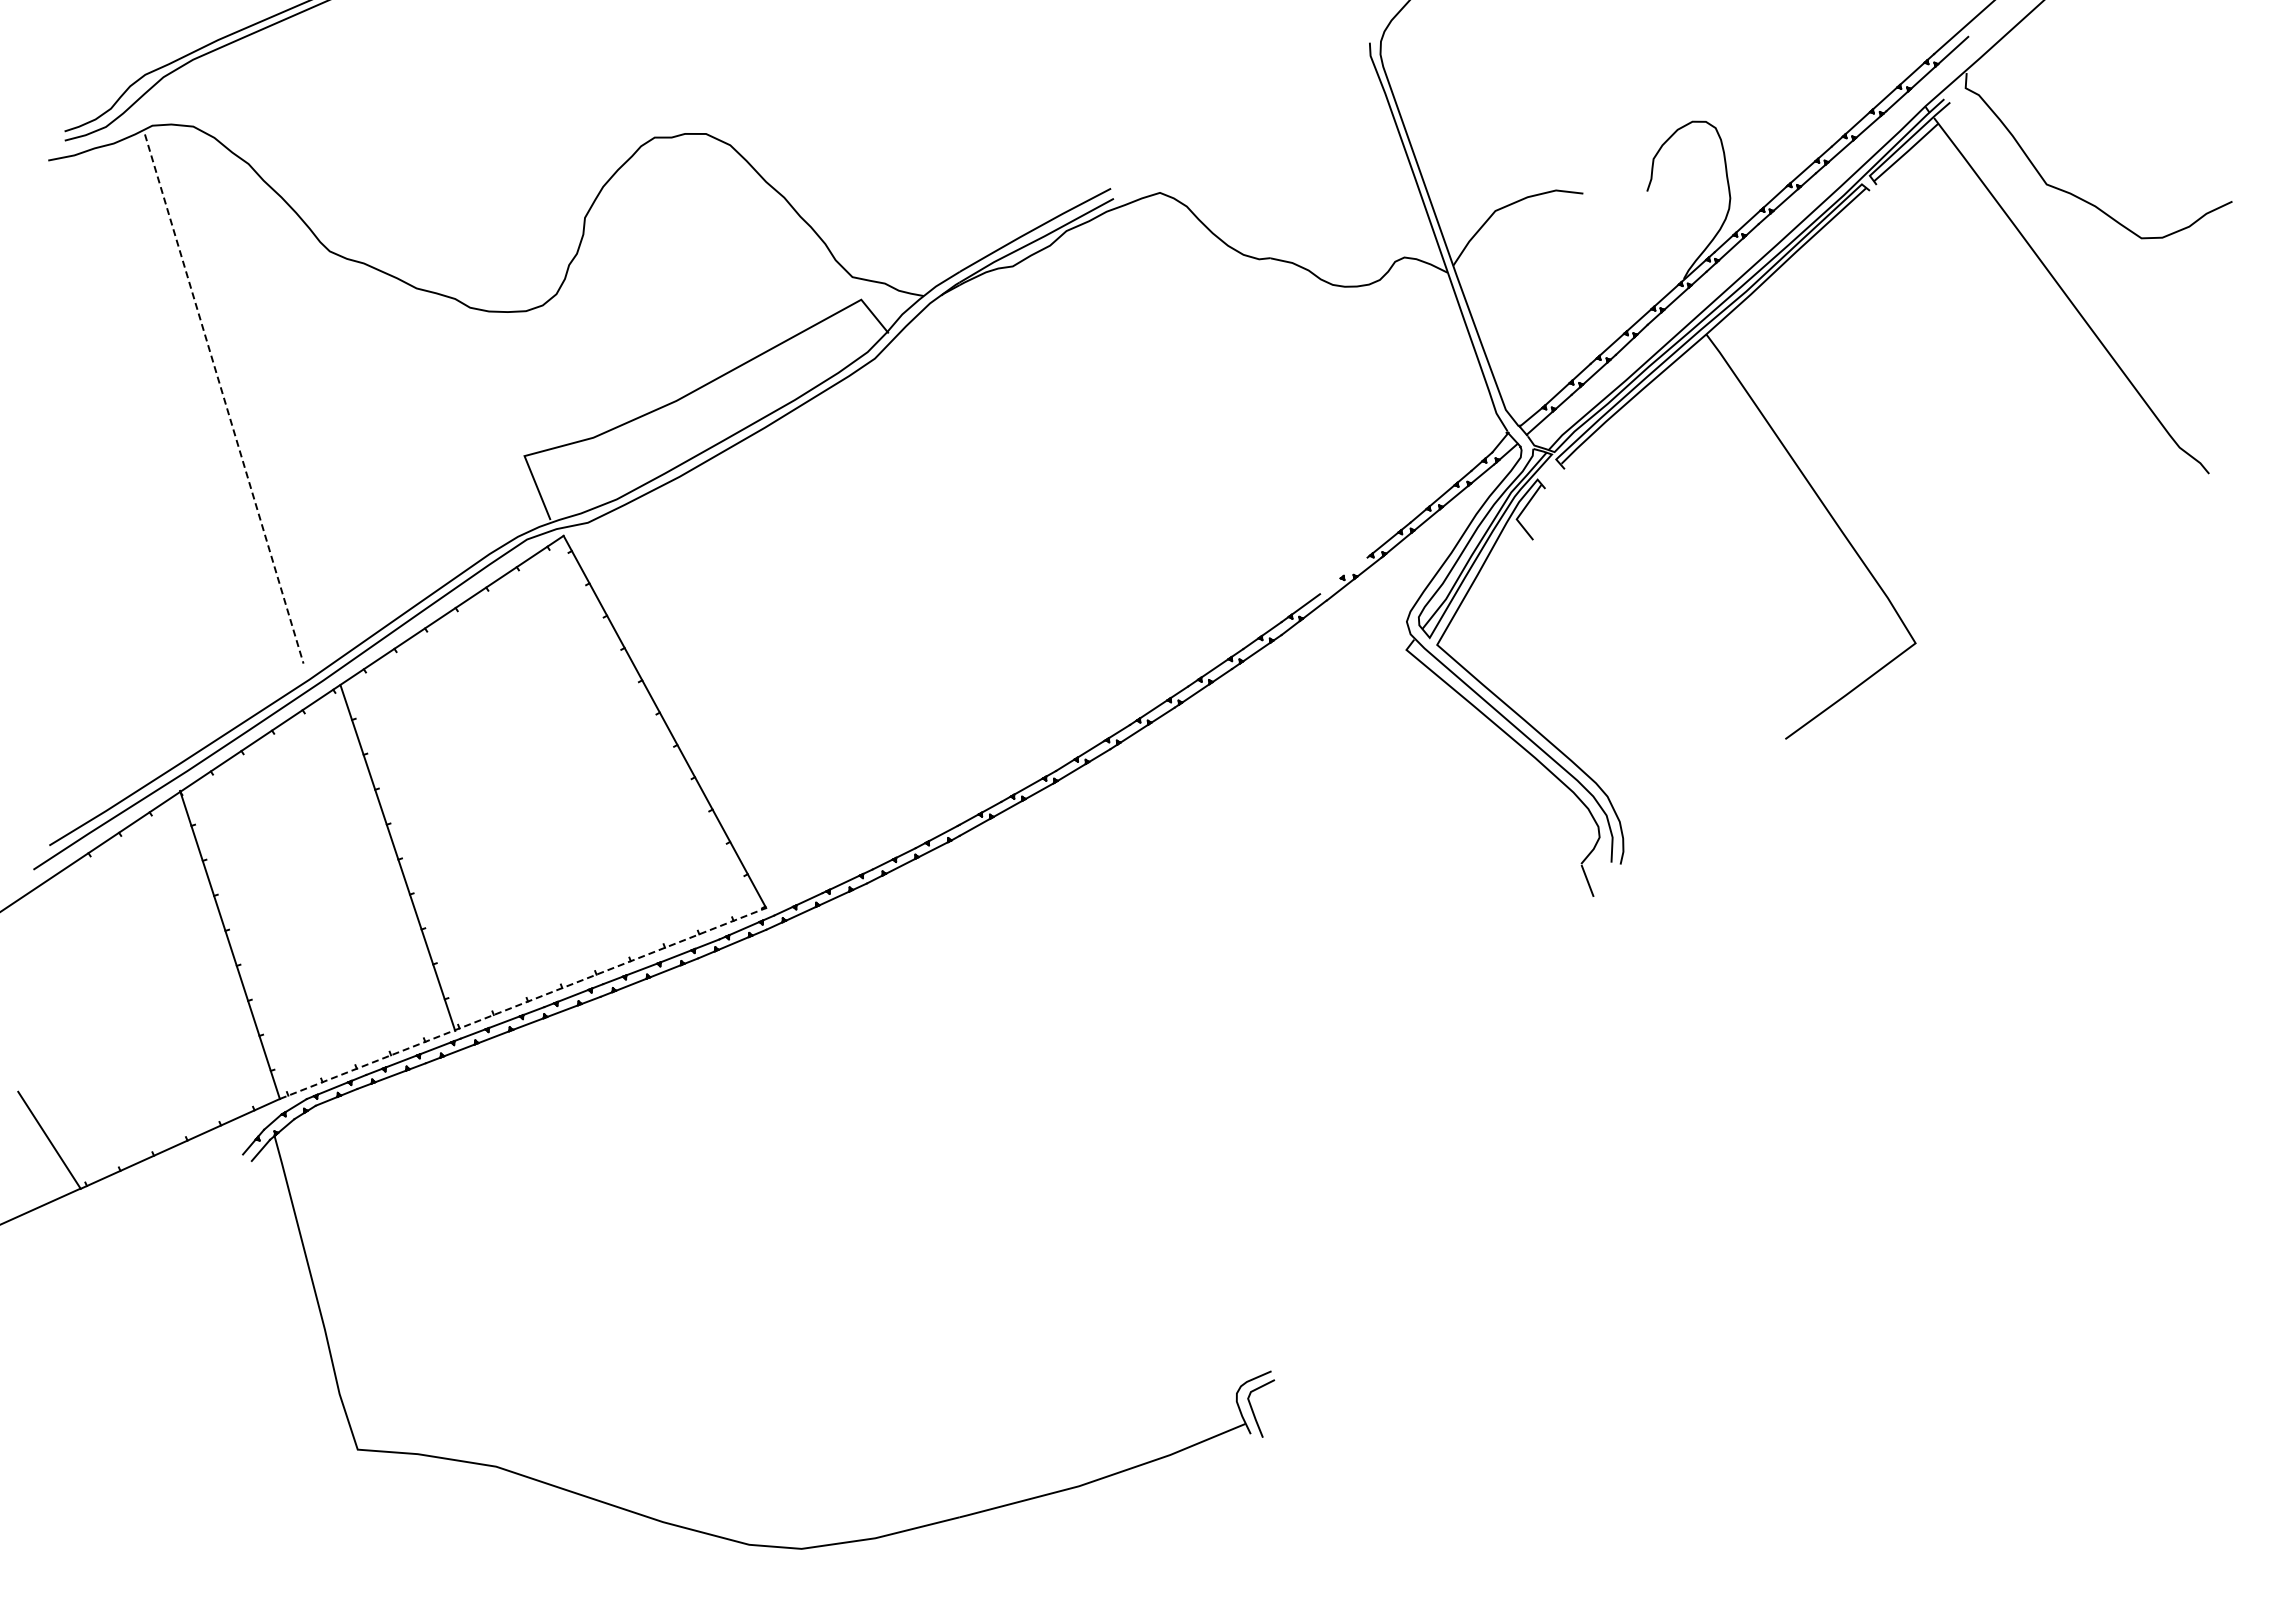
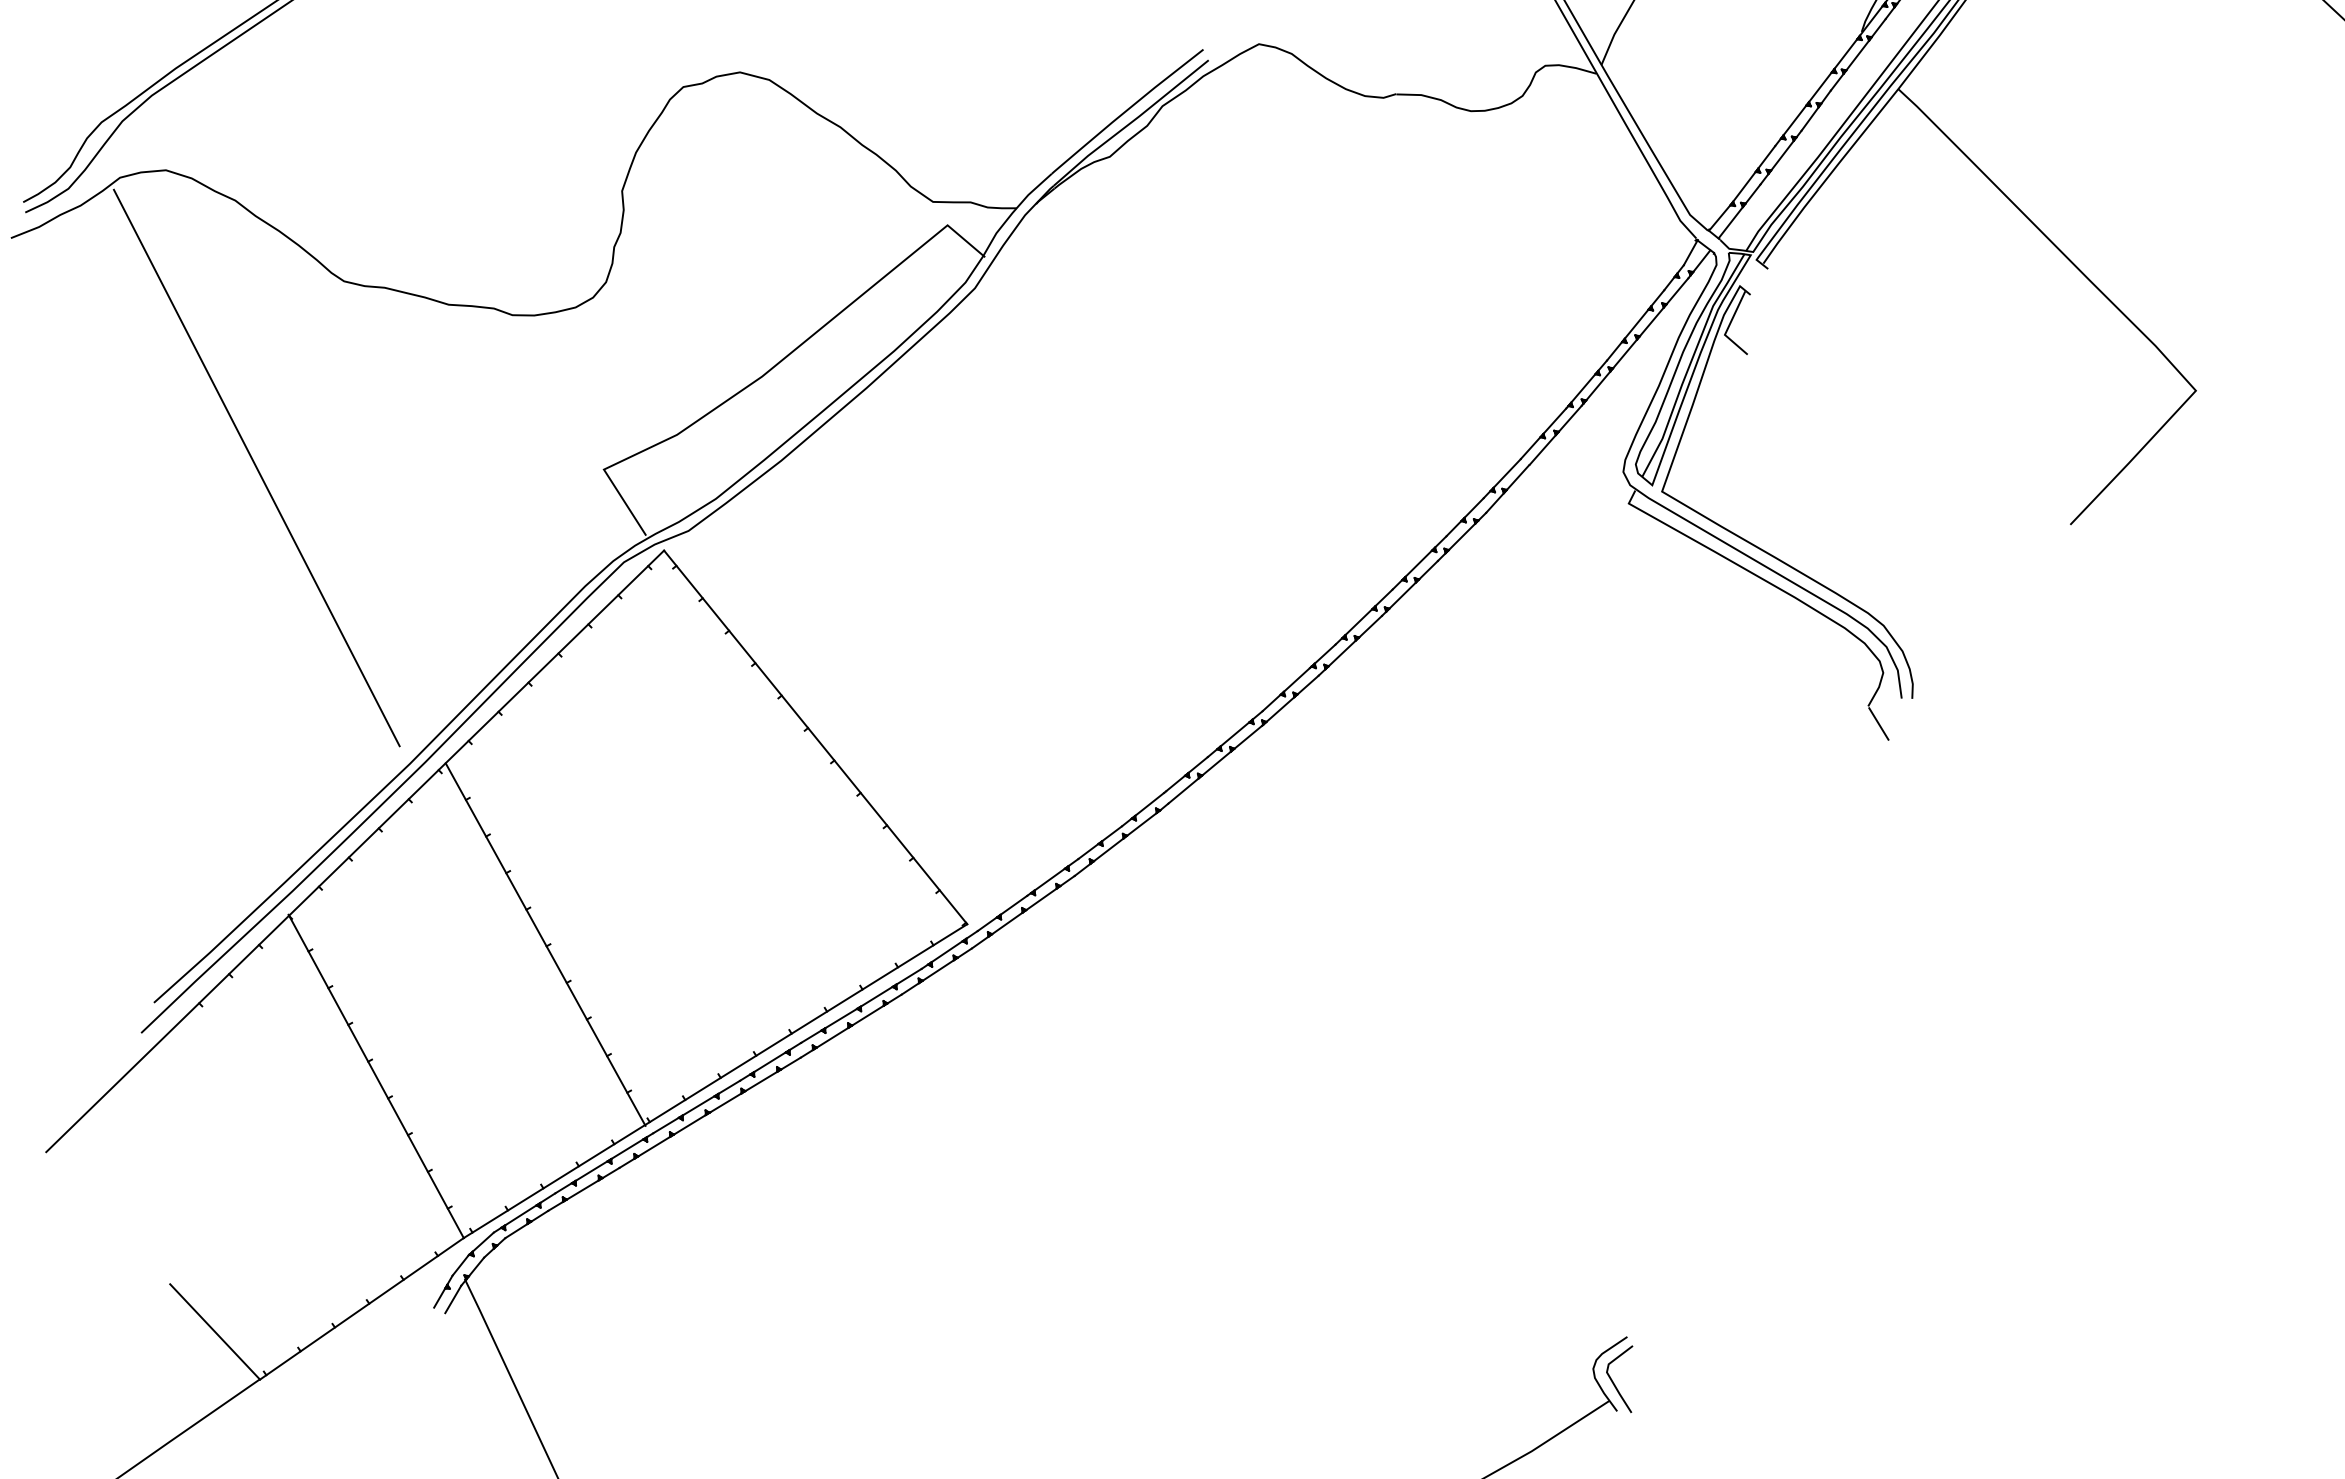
line: (224, 399) -> (257, 468), dashed -> solid
line: (1343, 575) -> (1543, 433), added
line: (523, 1003) -> (716, 1081), dashed -> solid

